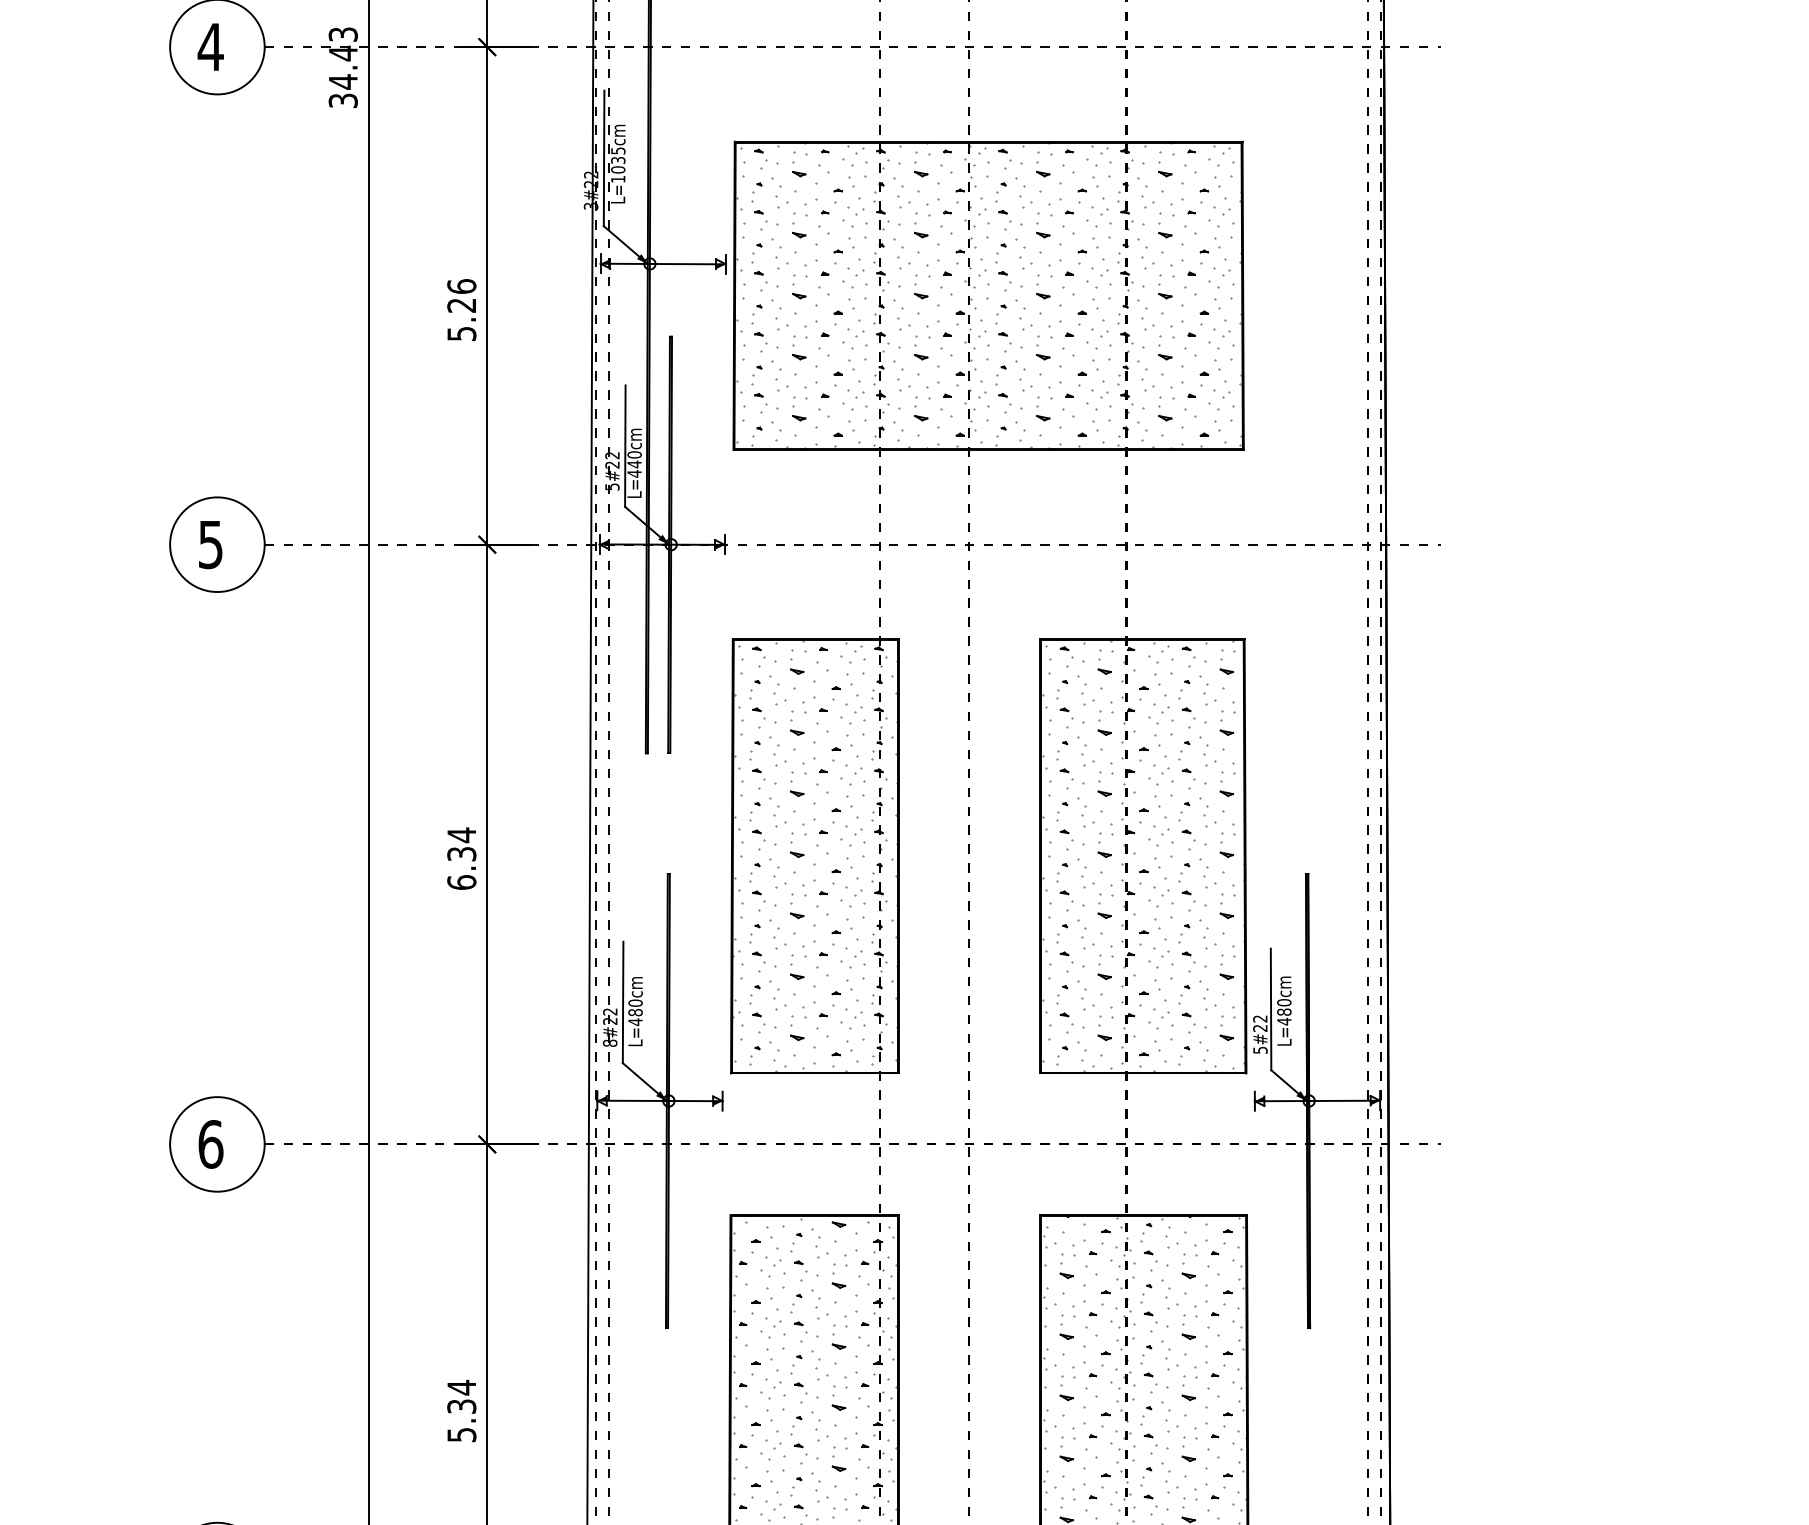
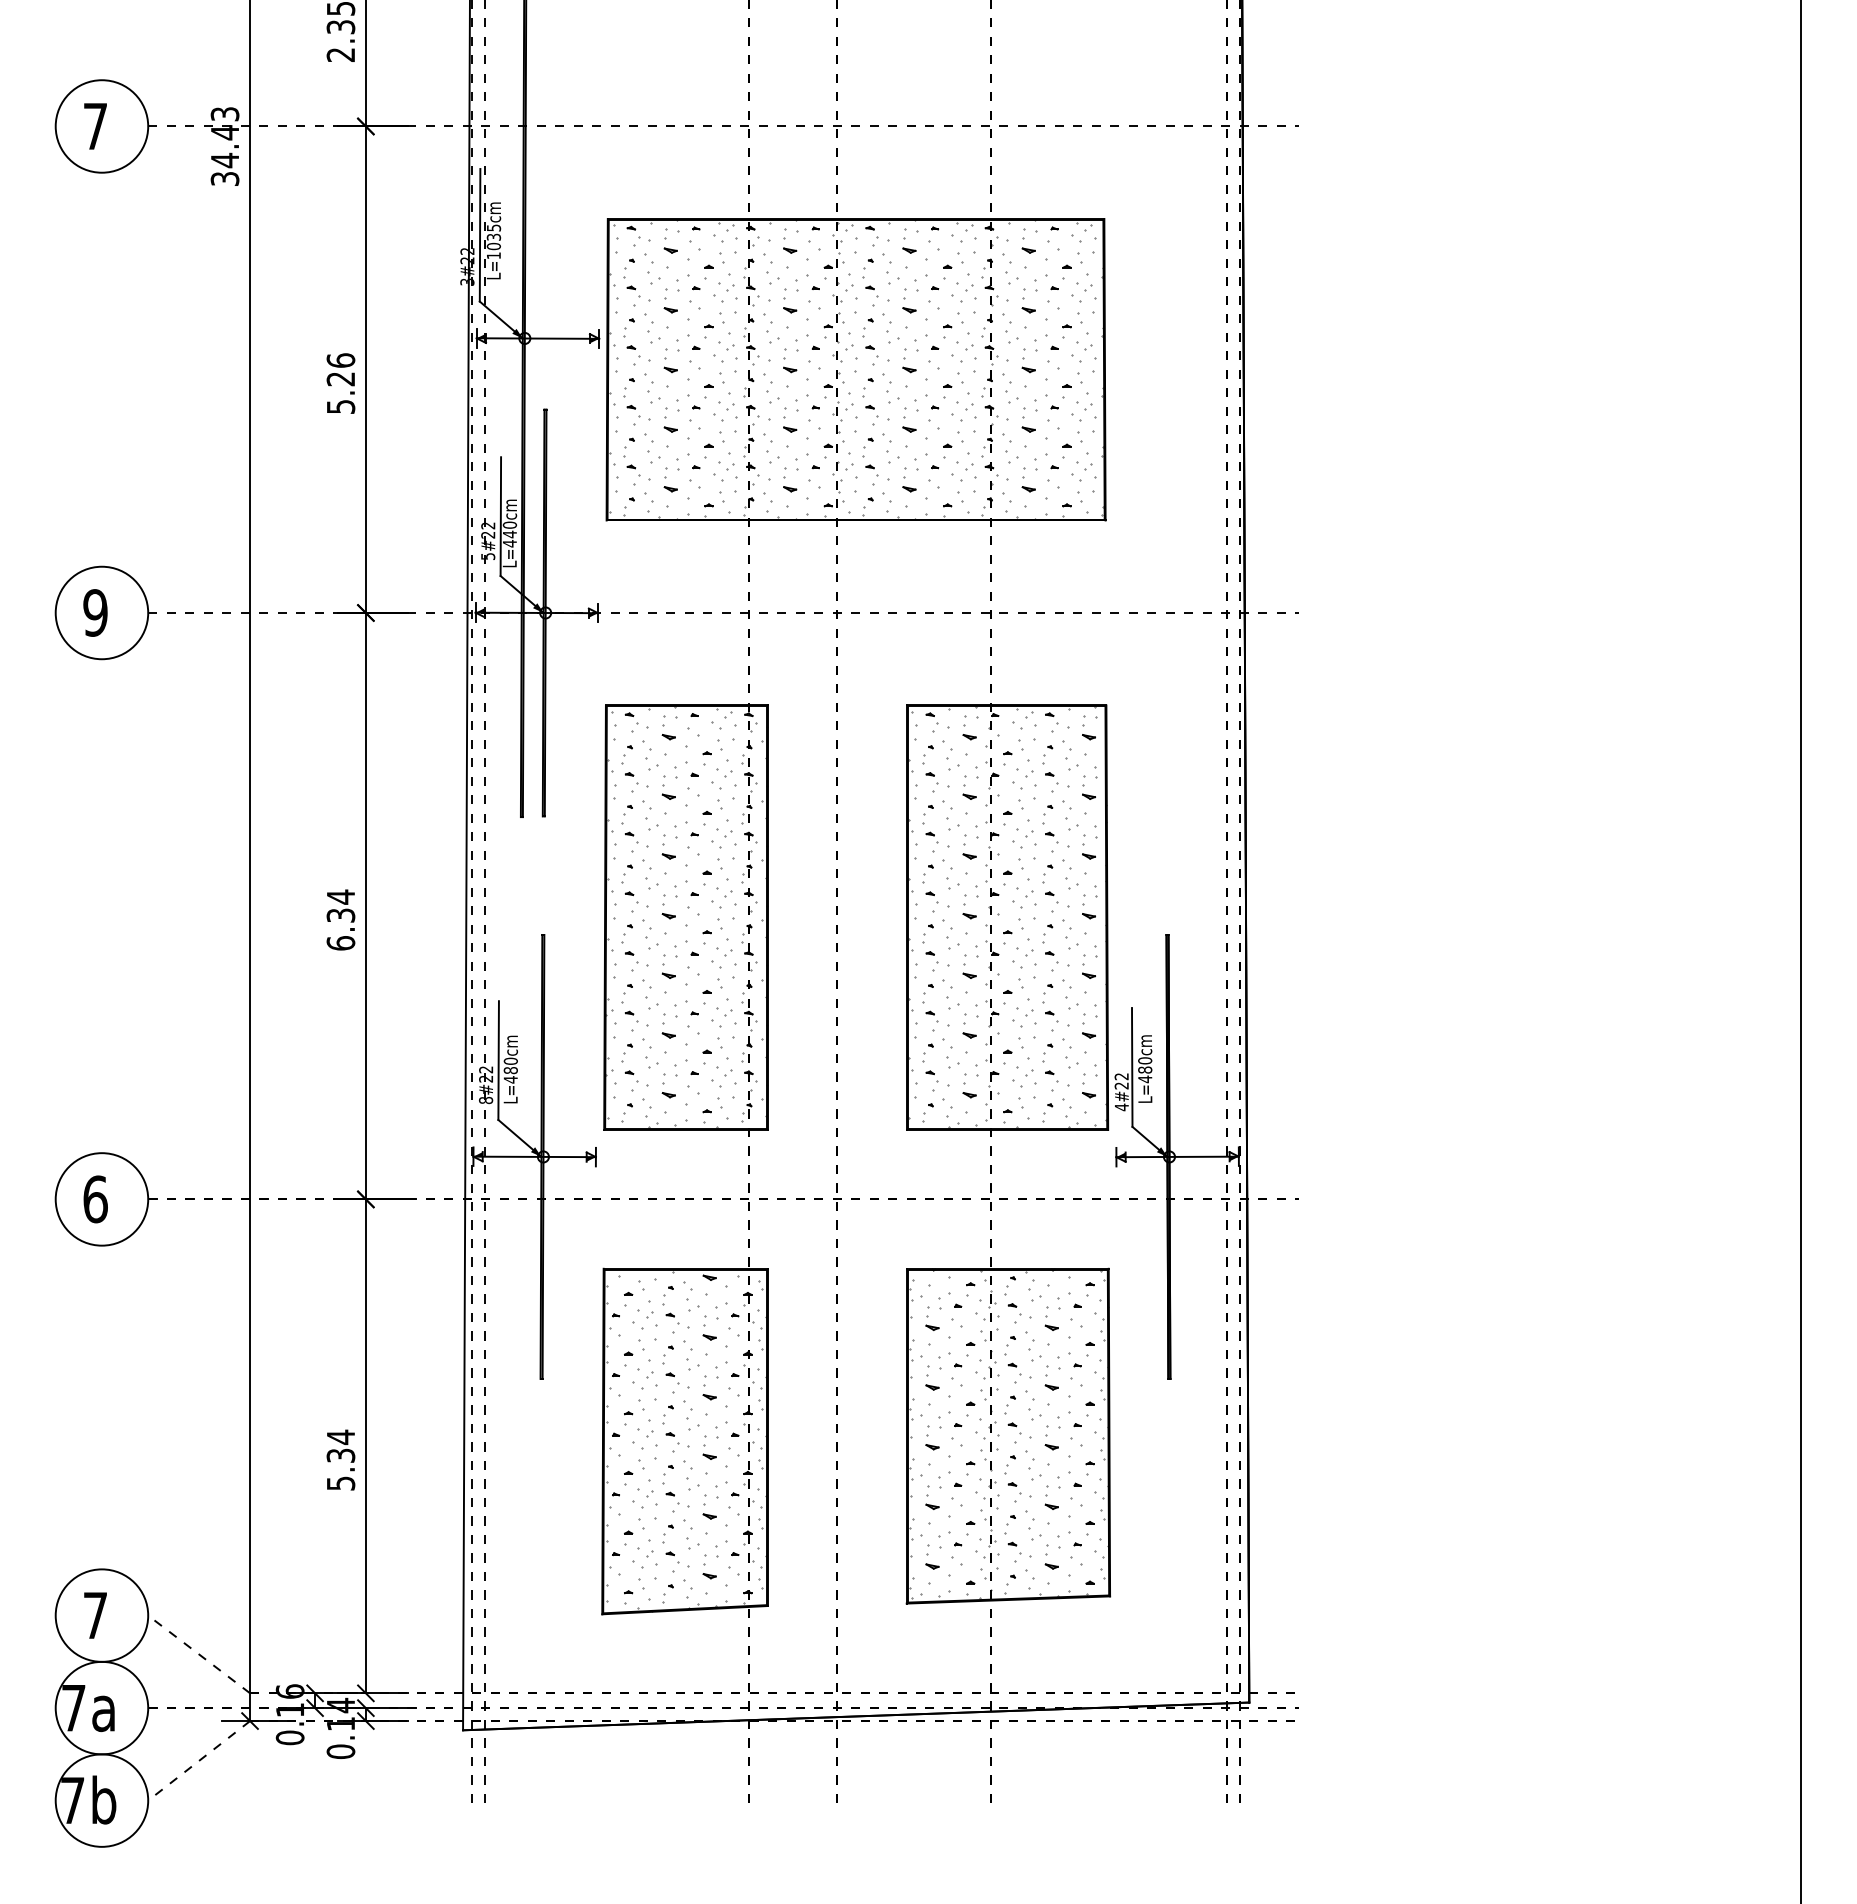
text: (210, 47) -> (95, 126), 4 -> 7
text: (210, 544) -> (95, 612), 5 -> 9
text: (1260, 1050) -> (1121, 1107), 5#22 -> 4#22

